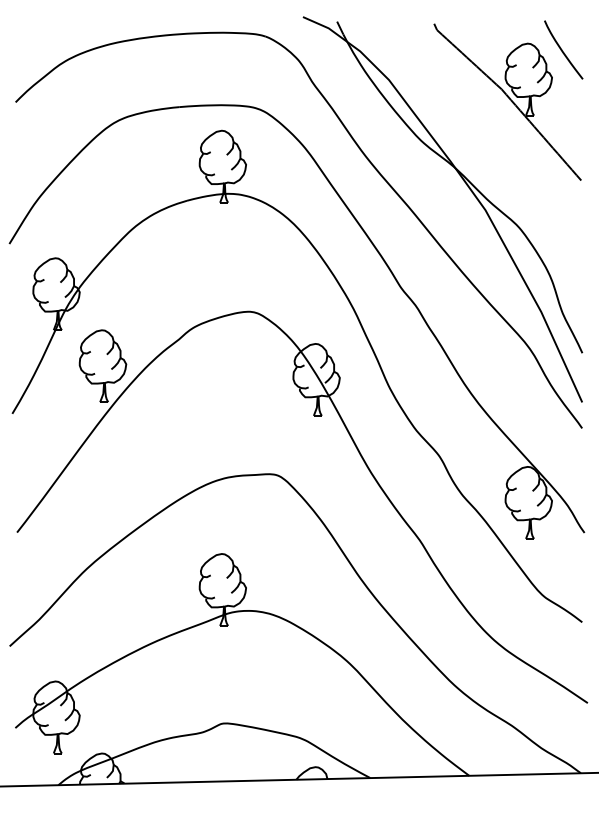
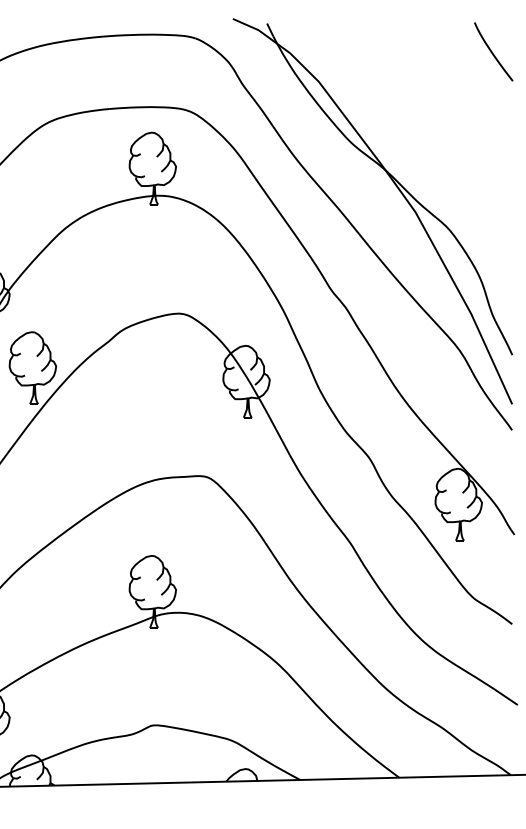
part: (507, 101) -> (437, 103), removed

